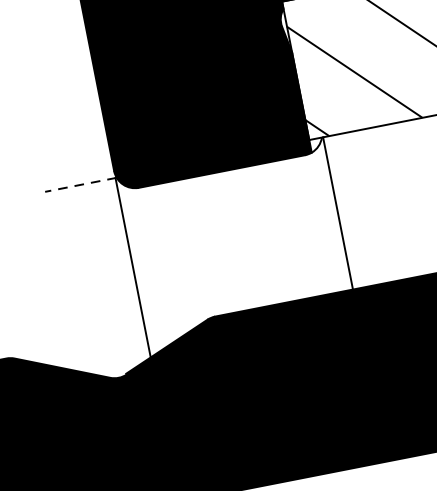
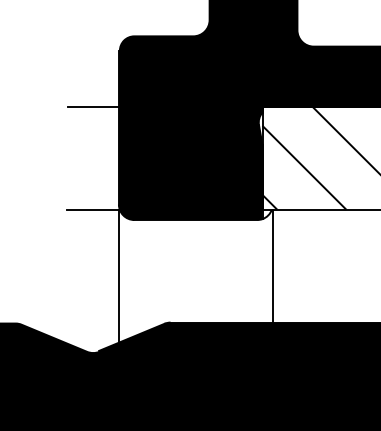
line: (52, 47) -> (92, 107), added
line: (81, 184) -> (93, 209), dashed -> solid

